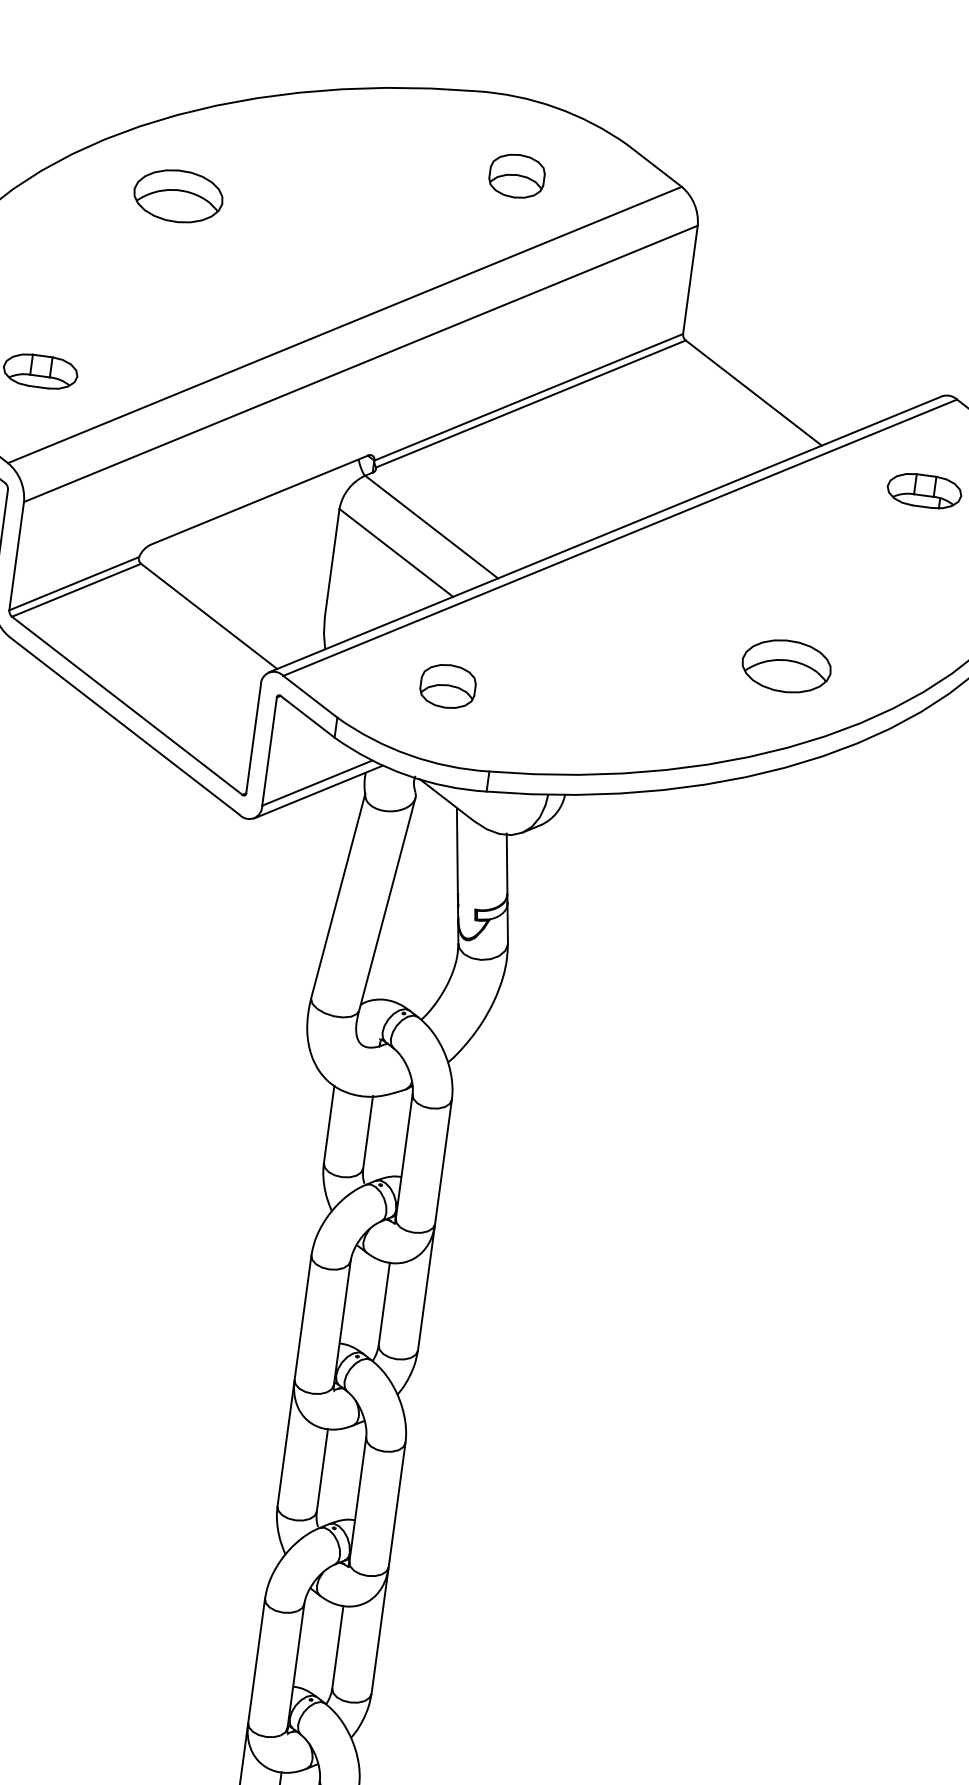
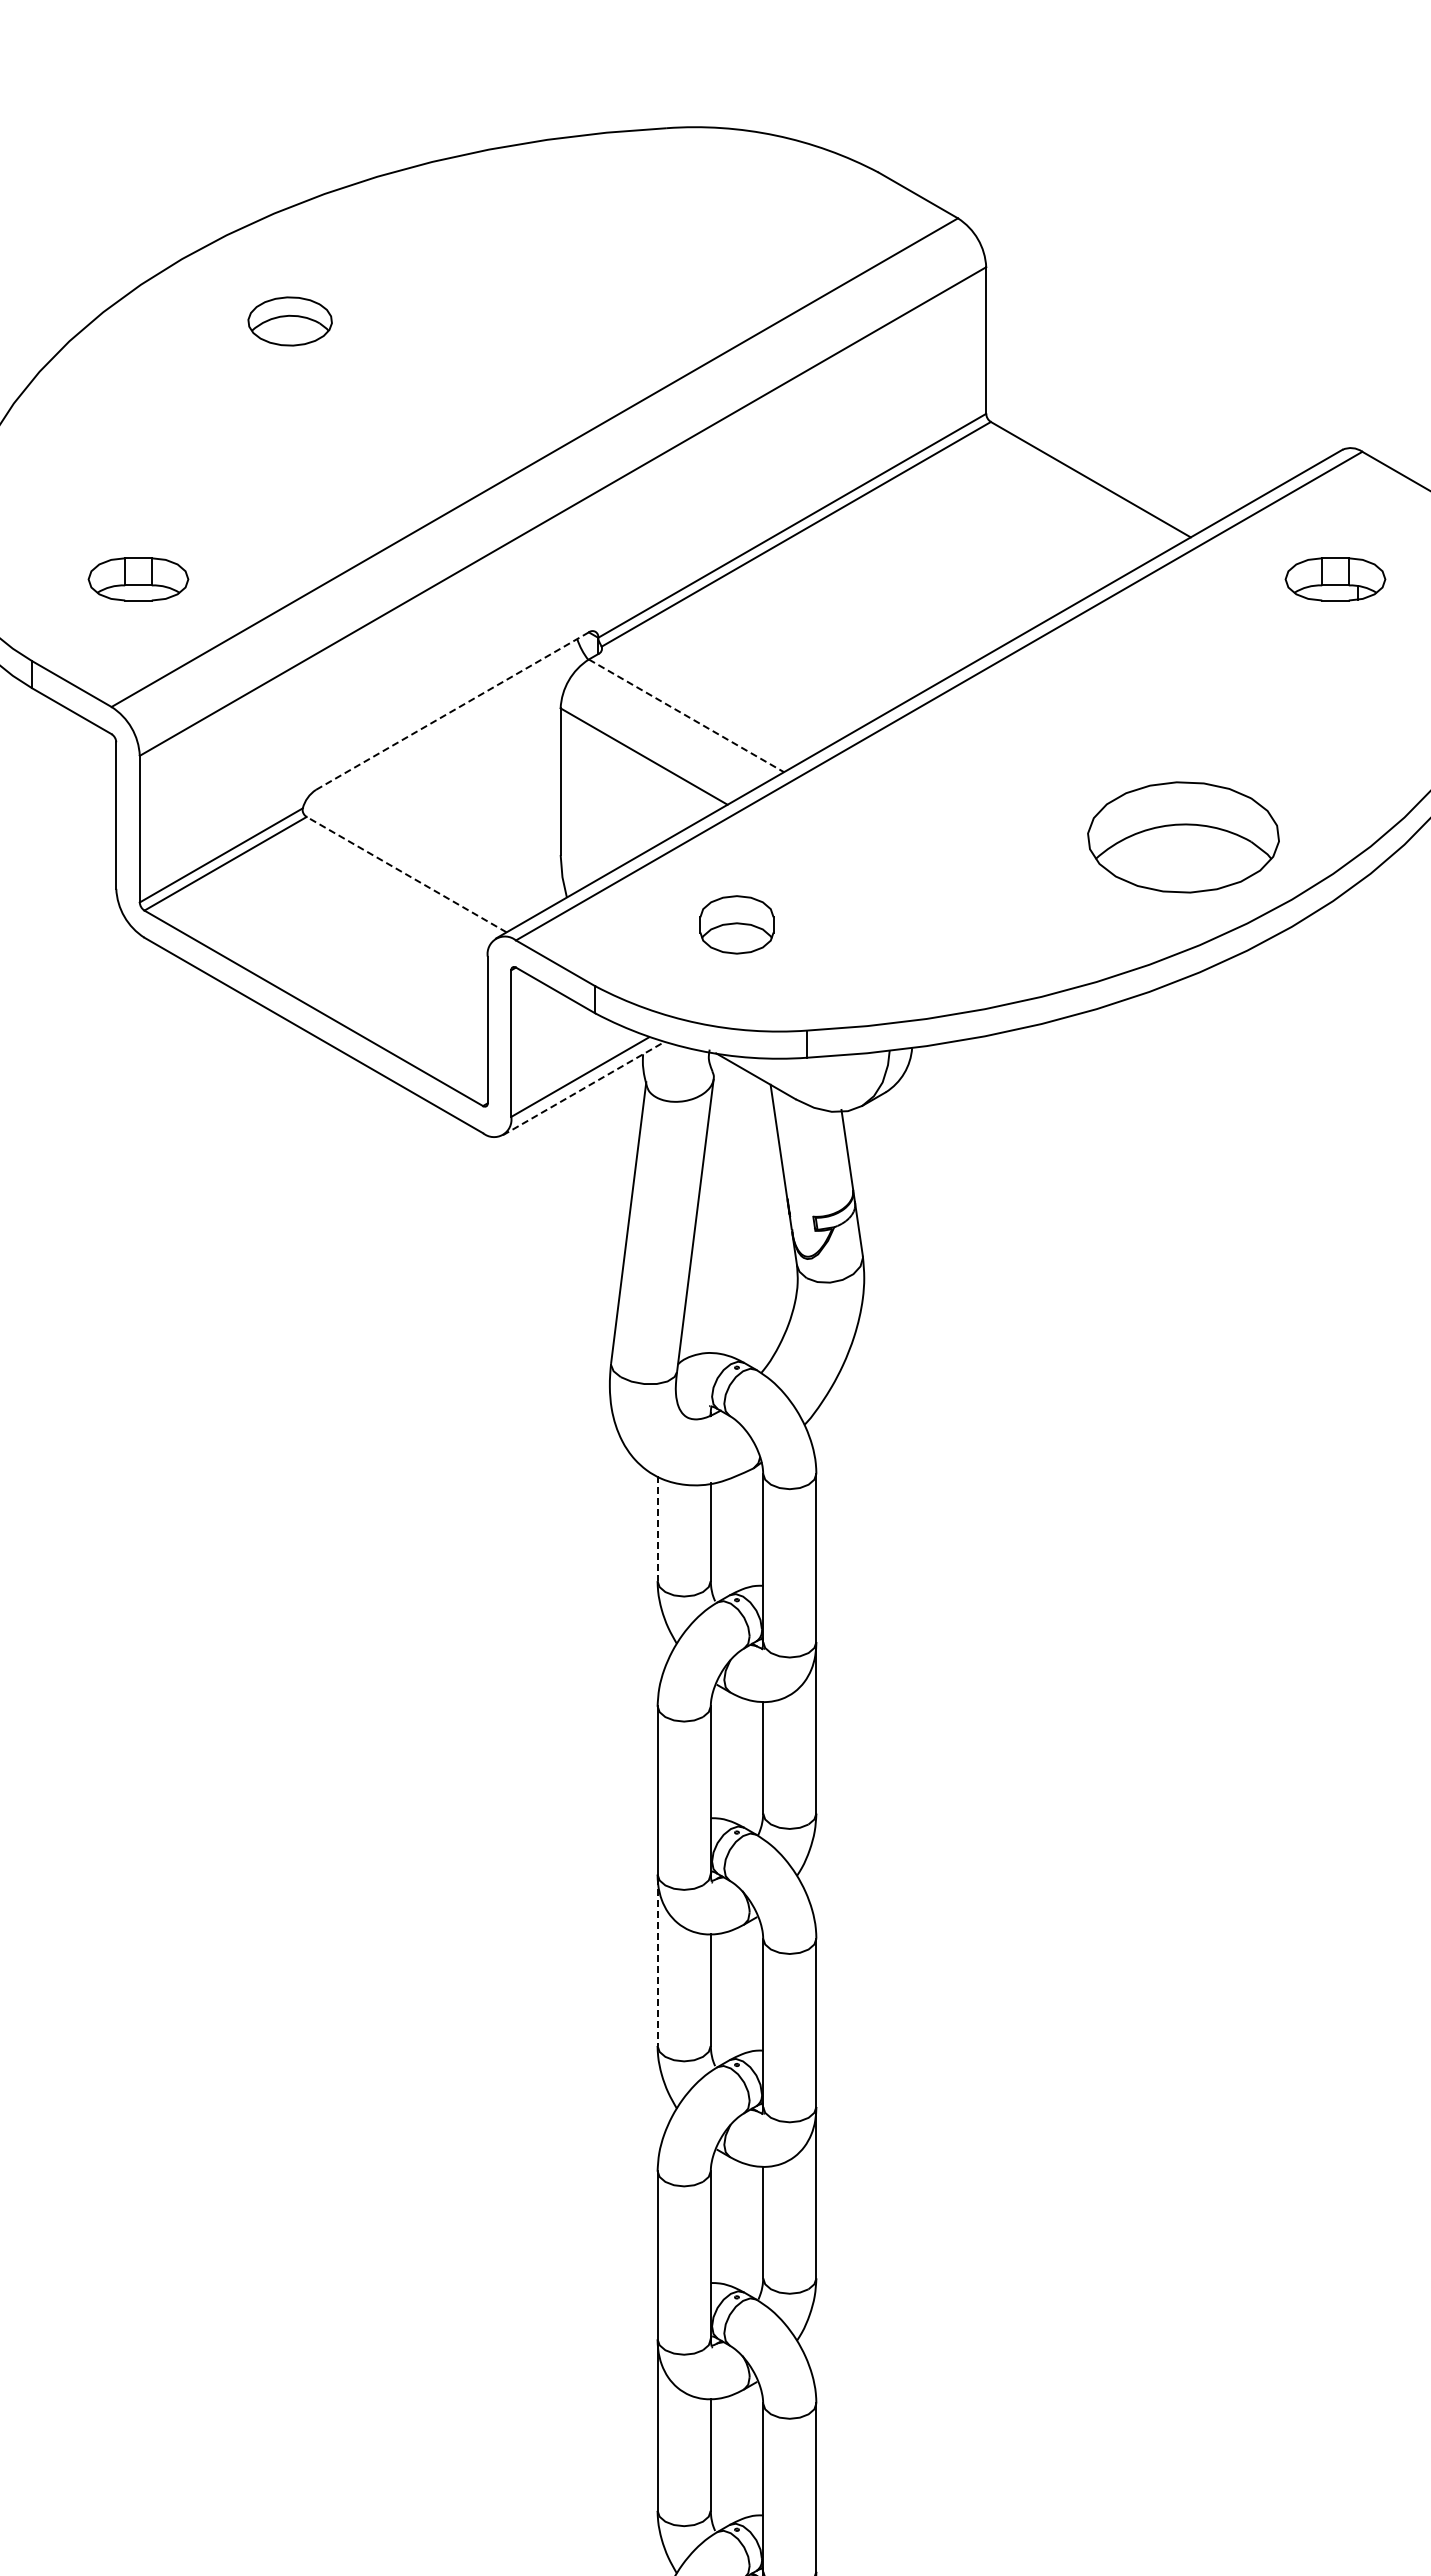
part: (516, 175) -> (736, 233), removed
part: (177, 196) -> (289, 321), size x0.7
line: (259, 499) -> (452, 710), solid -> dashed
line: (431, 526) -> (686, 715), solid -> dashed
line: (209, 616) -> (406, 874), solid -> dashed
part: (786, 665) -> (1183, 836), size x1.6
line: (319, 792) -> (584, 1088), solid -> dashed
line: (329, 1124) -> (657, 1529), solid -> dashed
line: (285, 1444) -> (657, 1962), solid -> dashed

